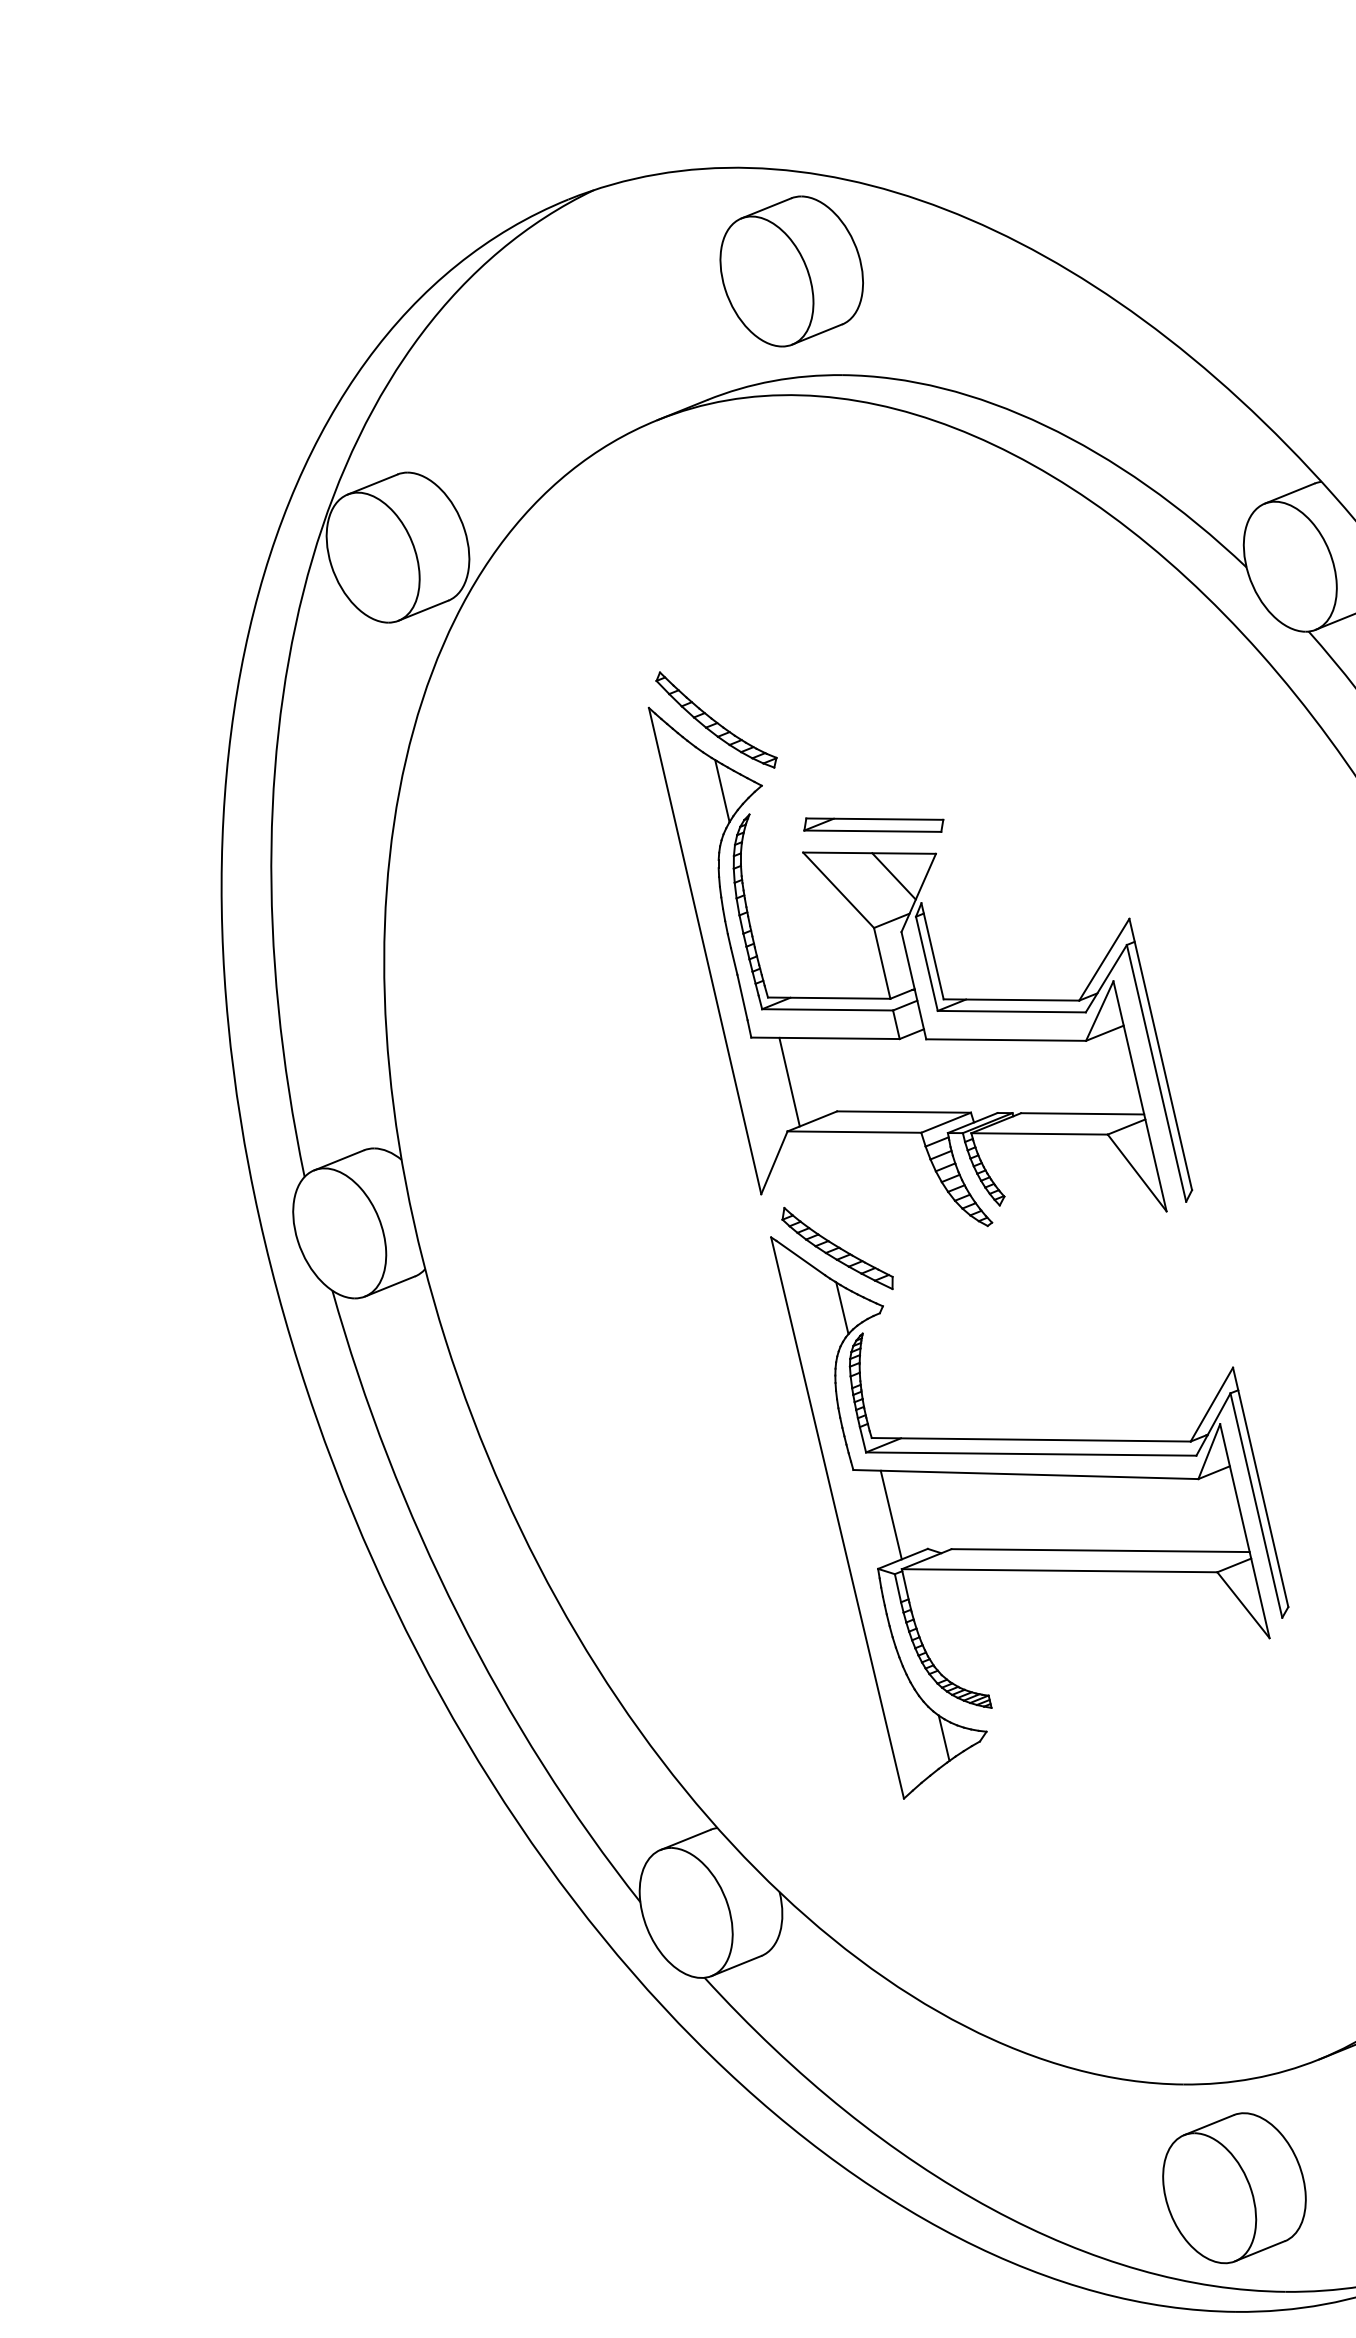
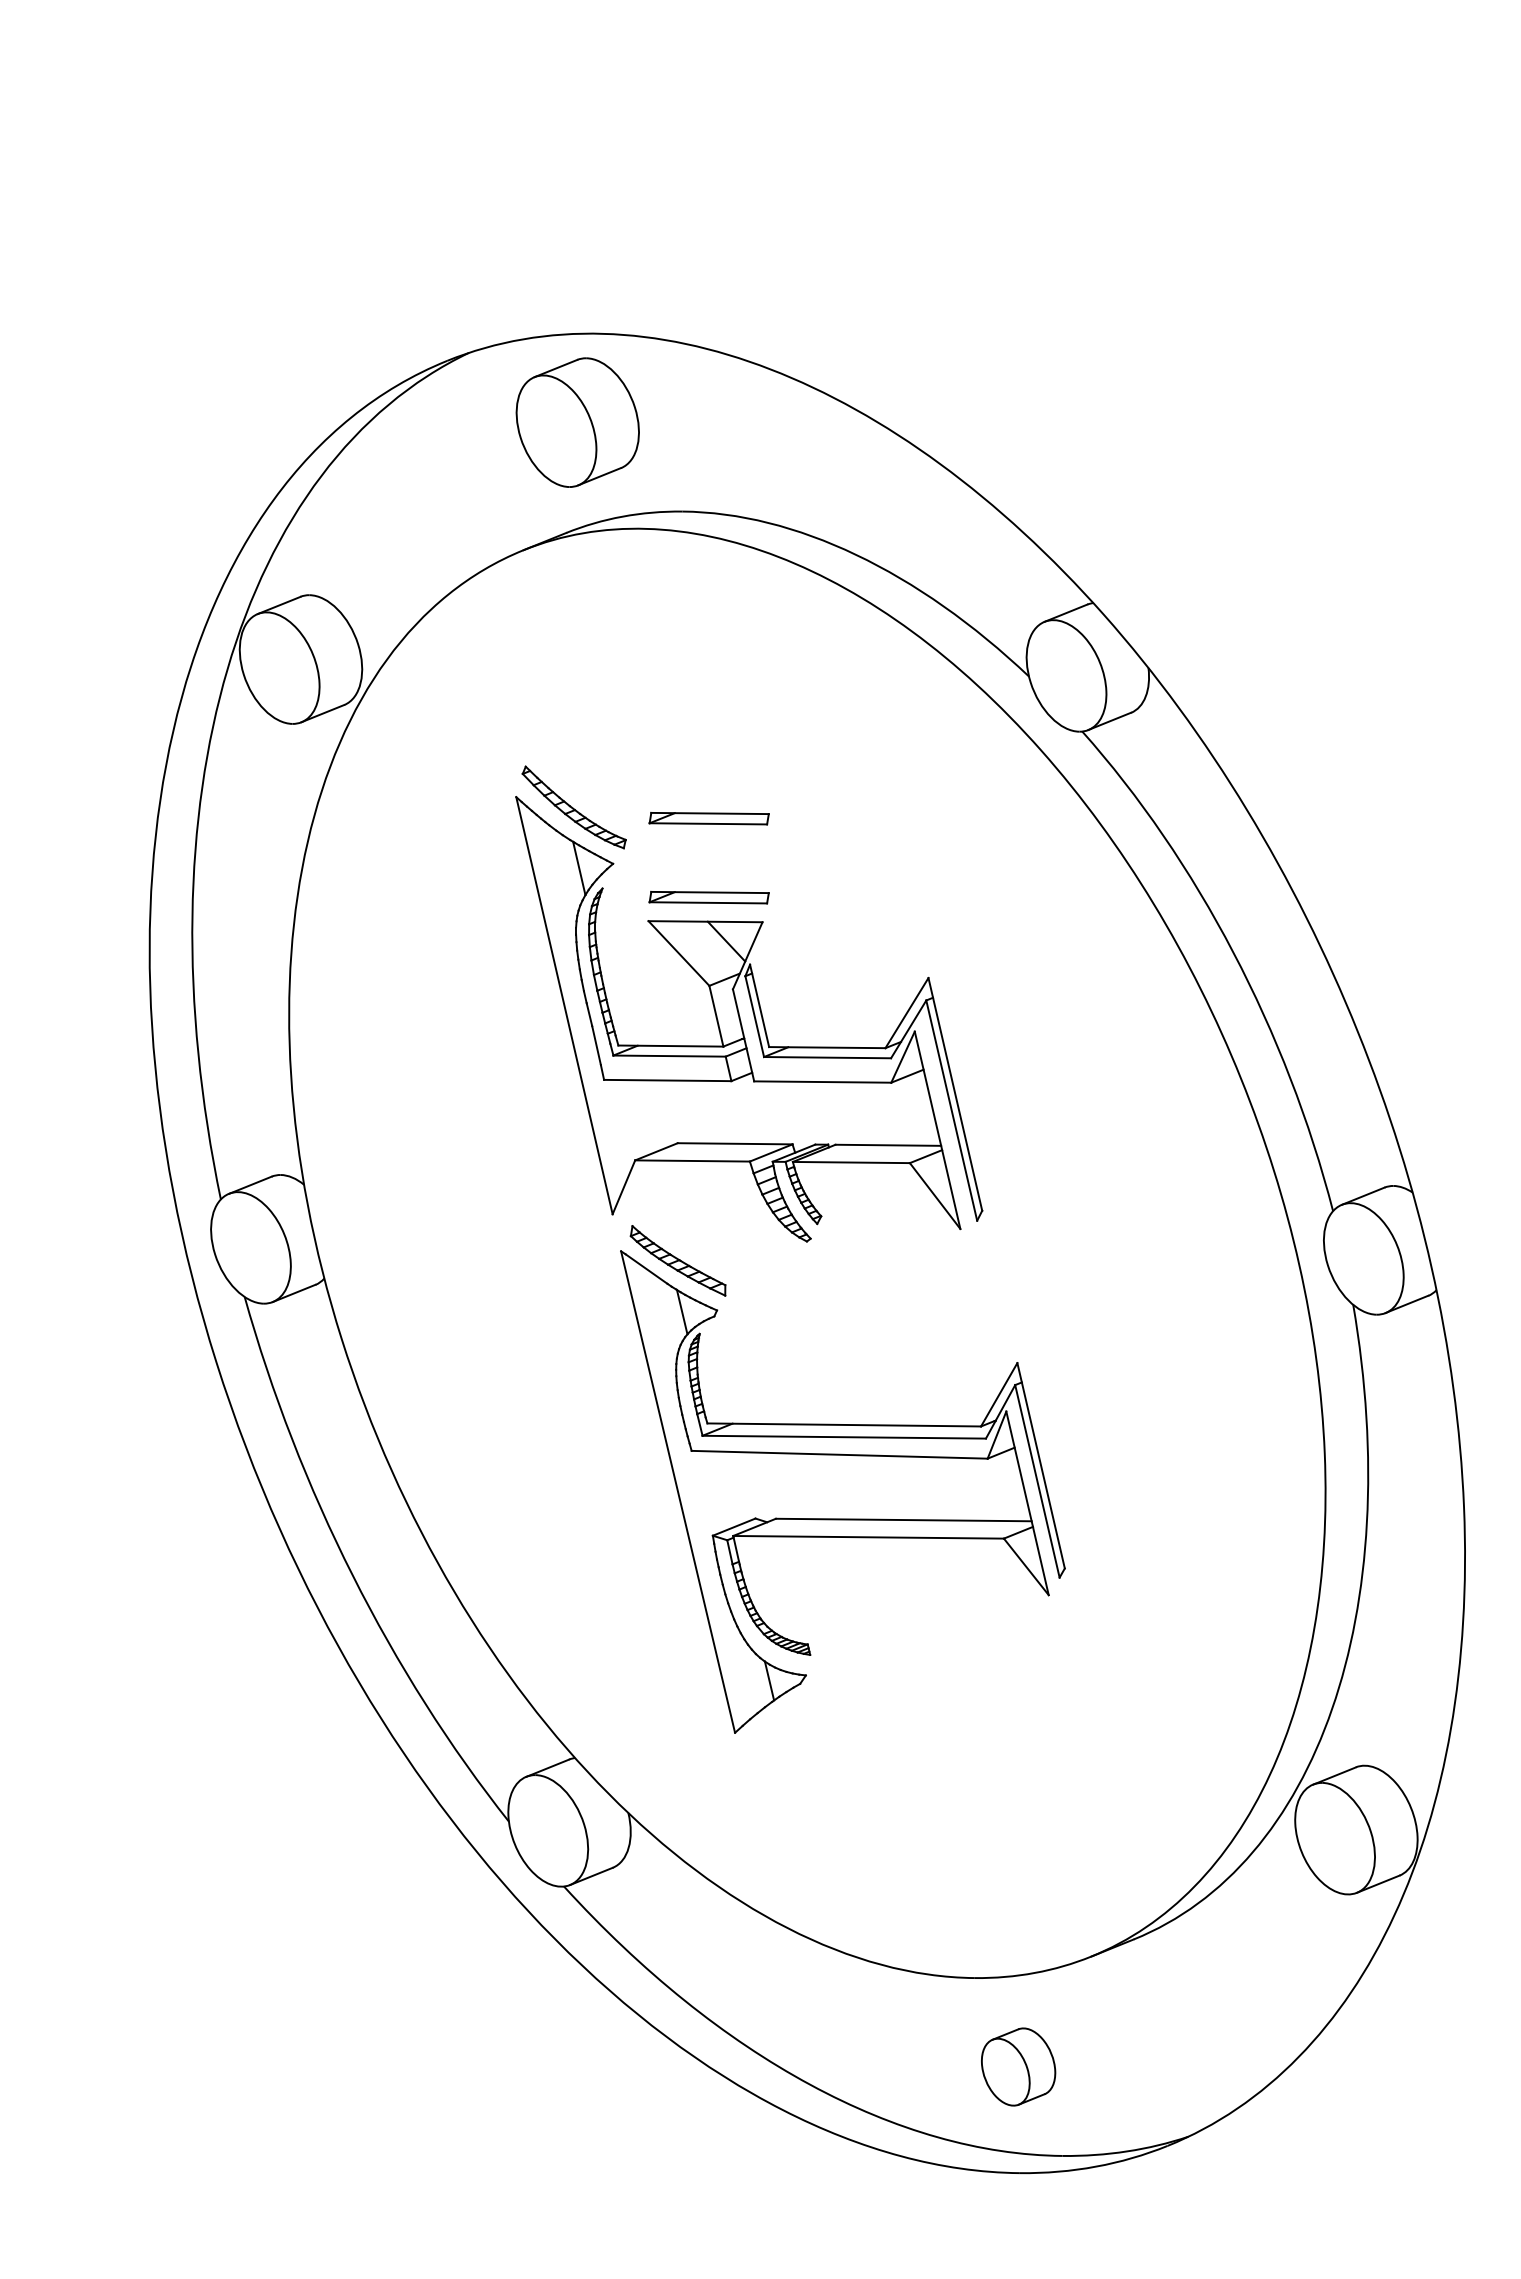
part: (791, 271) -> (577, 422), moved
part: (873, 732) -> (708, 818), added
line: (789, 1082) -> (636, 1118), removed
line: (891, 1515) -> (724, 1489), removed
part: (1234, 2187) -> (1018, 2066), size x0.6

